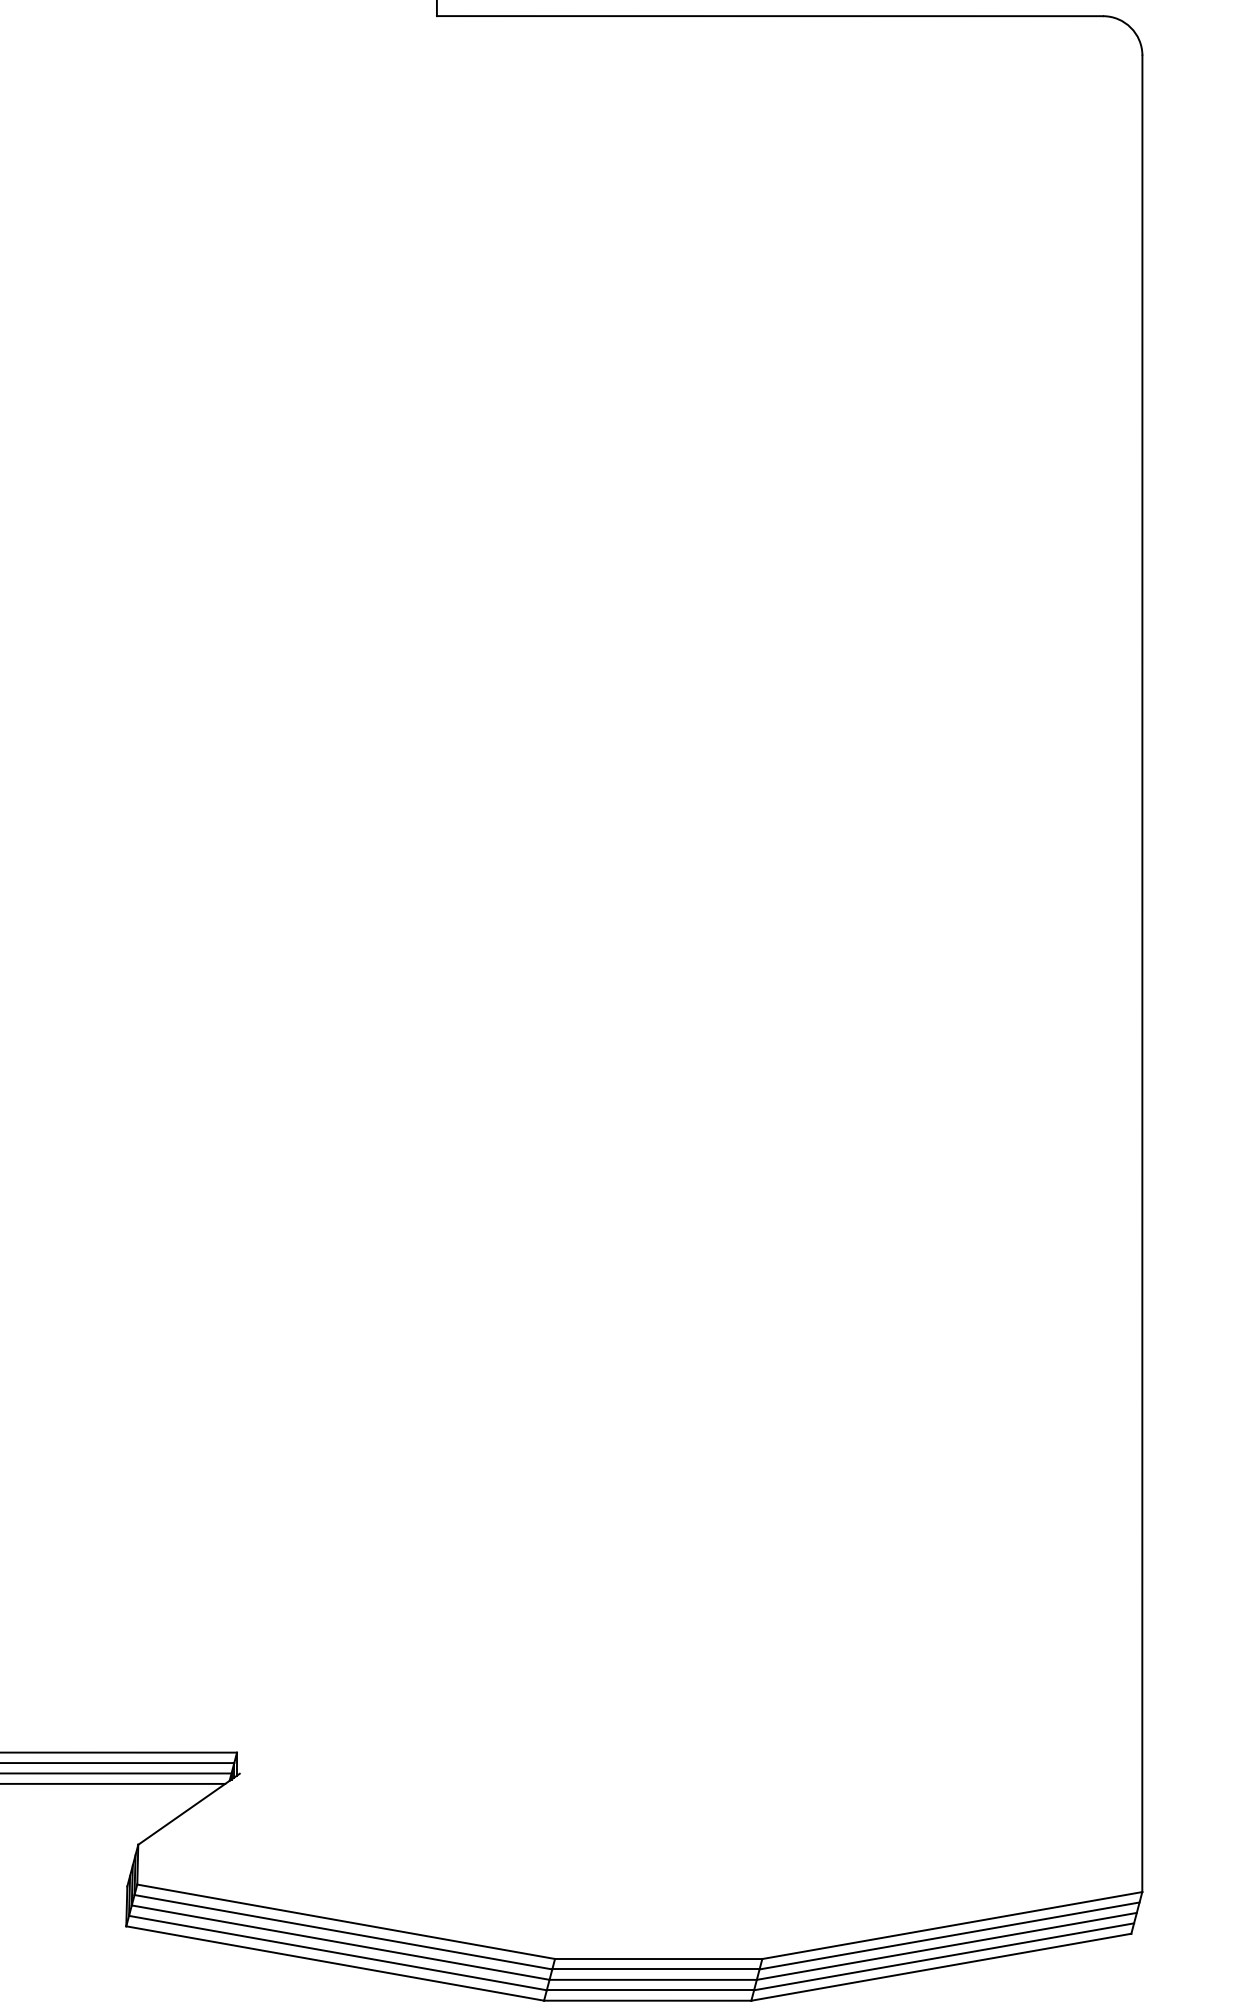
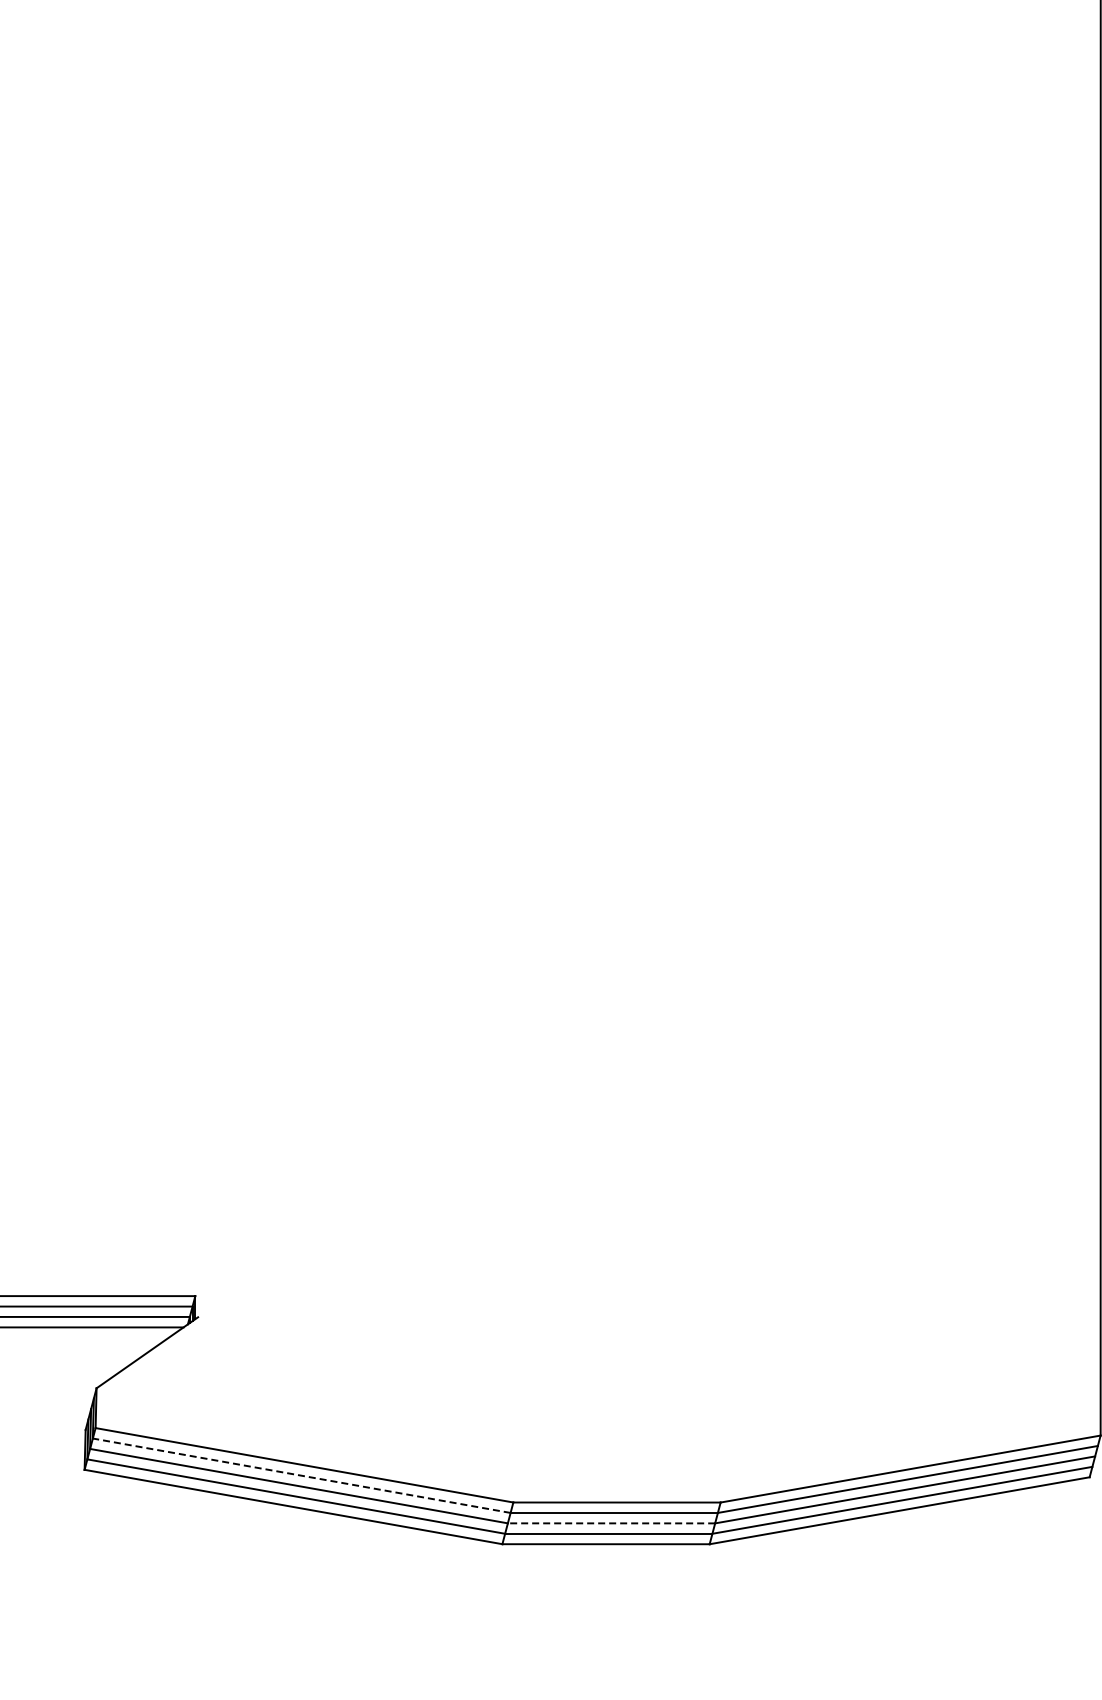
line: (342, 1932) -> (300, 1476), solid -> dashed
line: (653, 1979) -> (611, 1523), solid -> dashed

